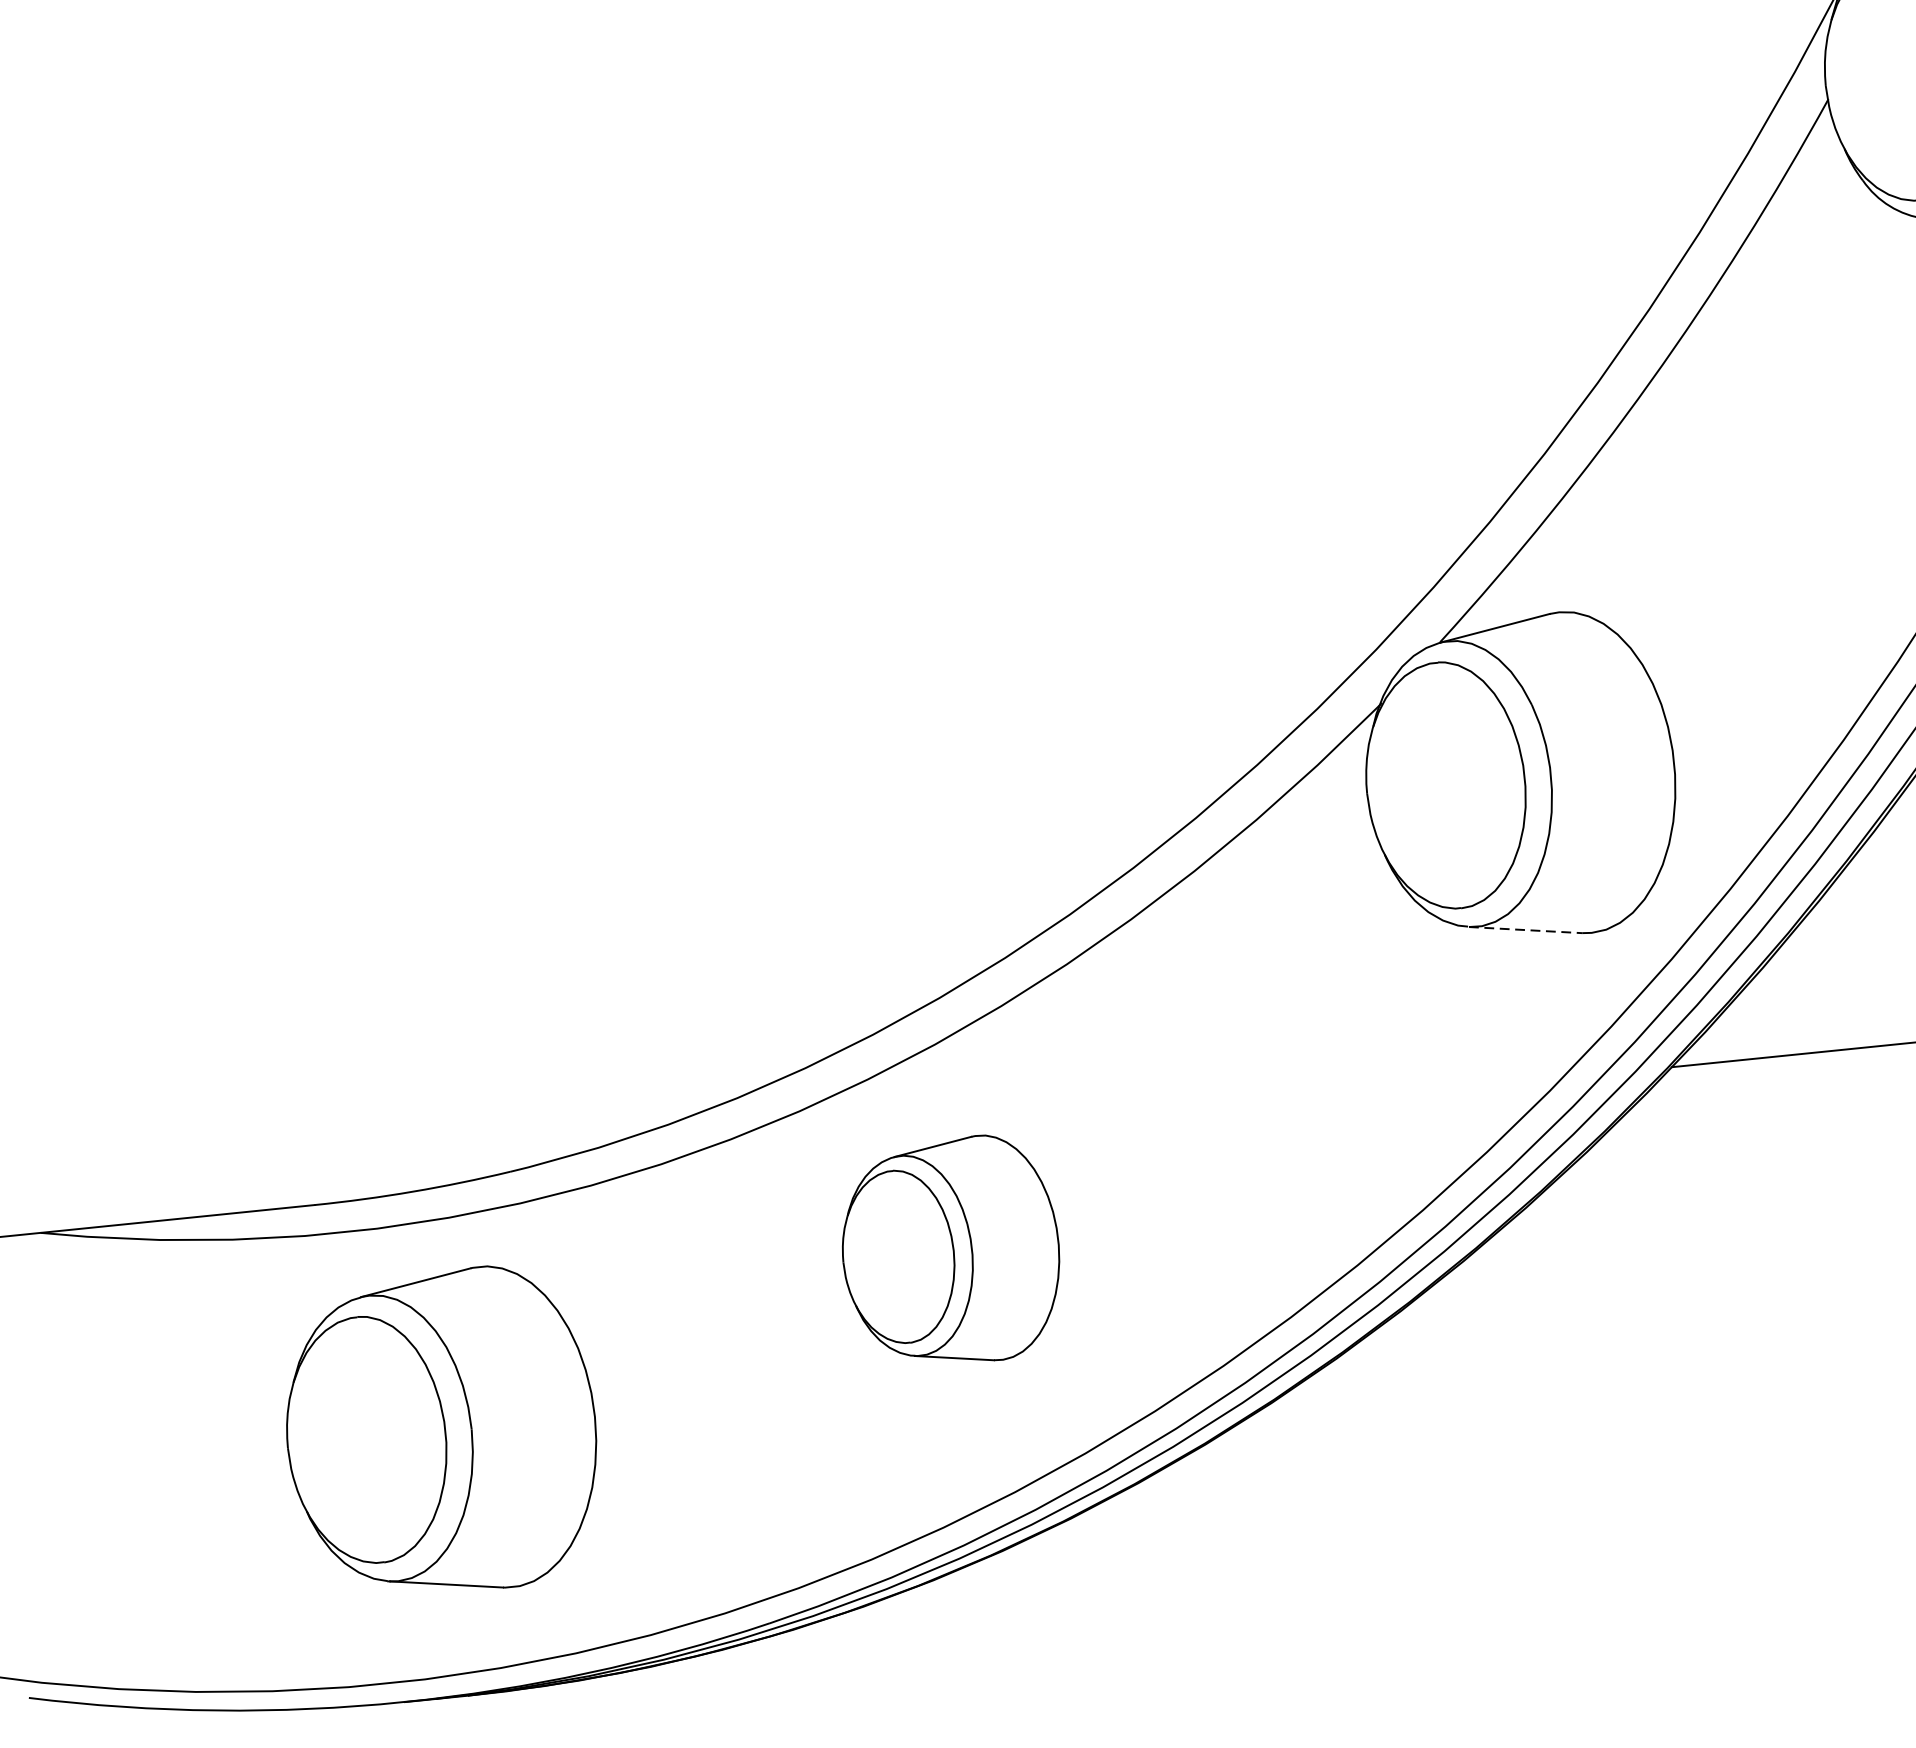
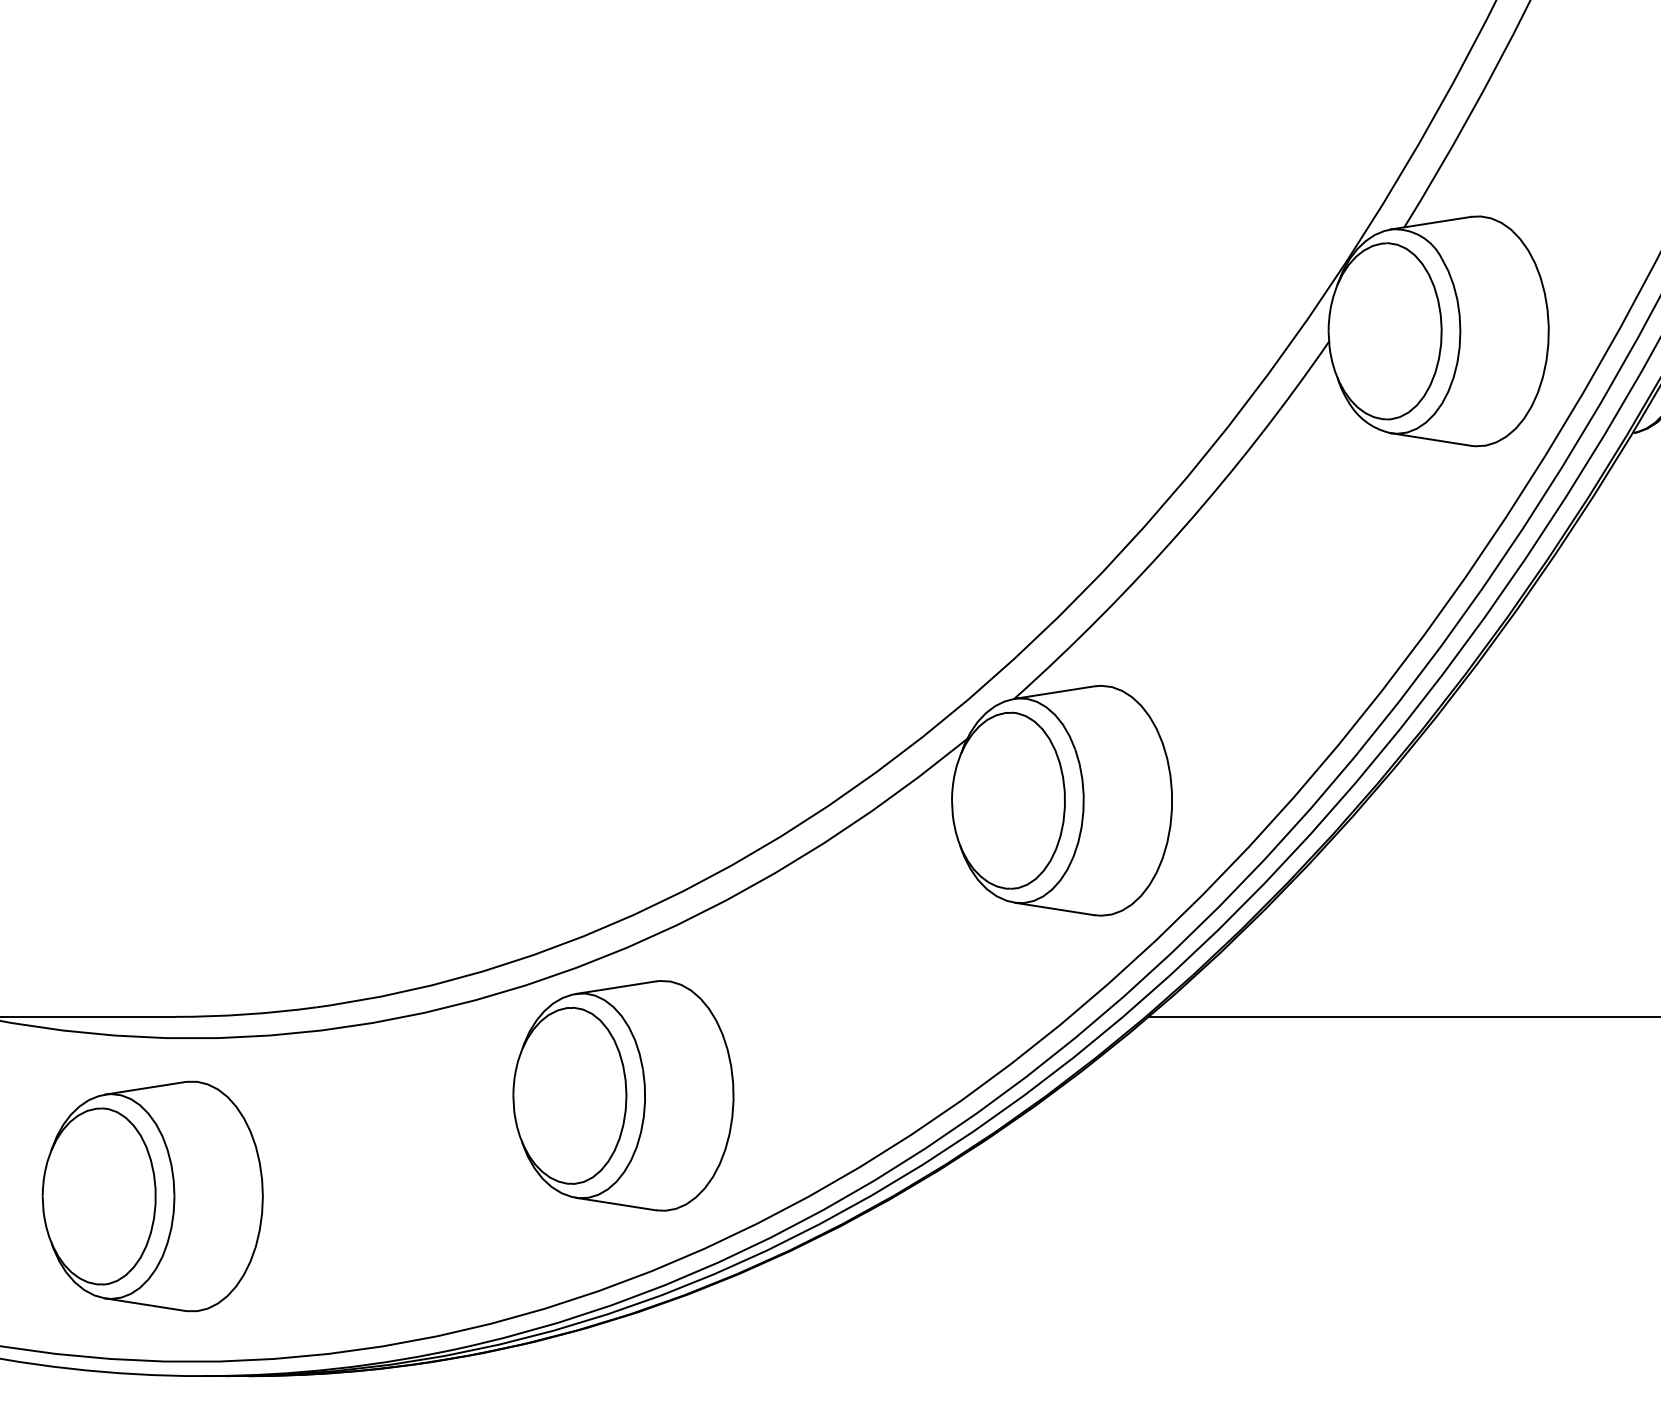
line: (1526, 930) -> (1055, 909), dashed -> solid
part: (950, 1251) -> (623, 1095), size x1.43
part: (441, 1432) -> (152, 1196), moved

